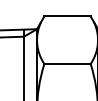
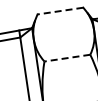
line: (67, 16) -> (60, 11), solid -> dashed
line: (67, 64) -> (67, 58), solid -> dashed

